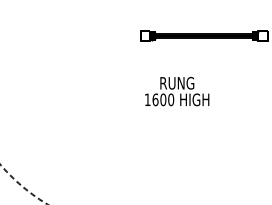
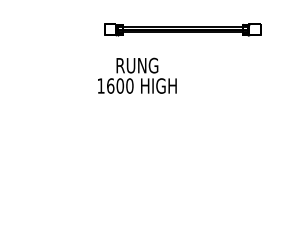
text: (177, 91) -> (137, 75), moved

